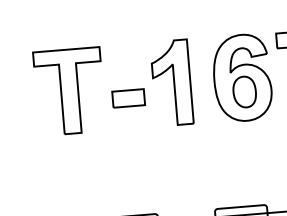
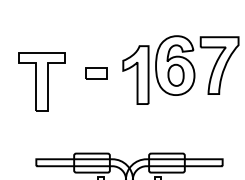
part: (171, 82) -> (135, 74), moved
part: (69, 90) -> (41, 81), moved

